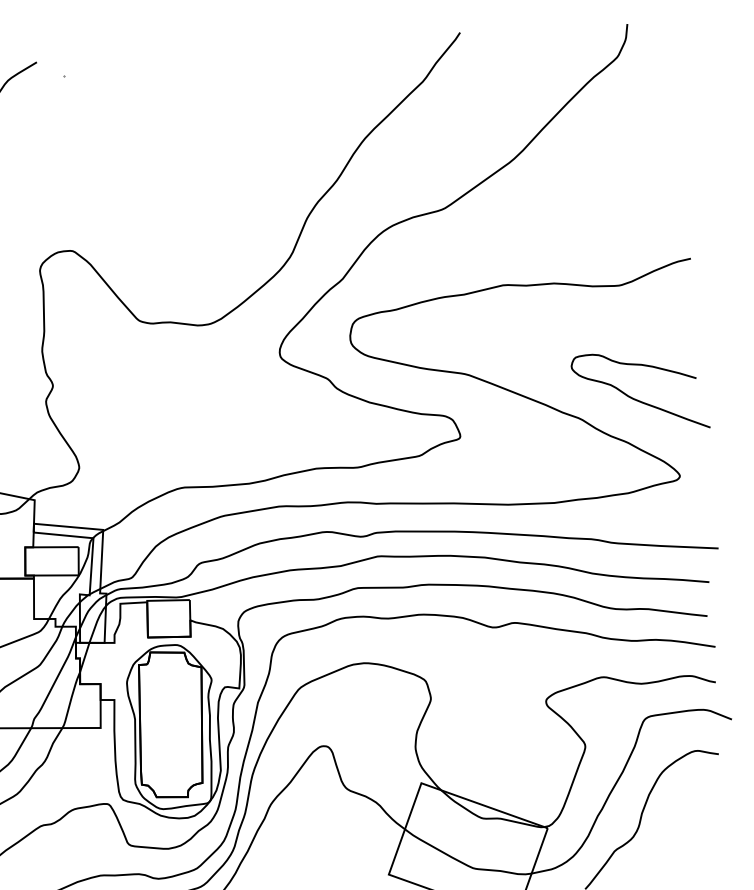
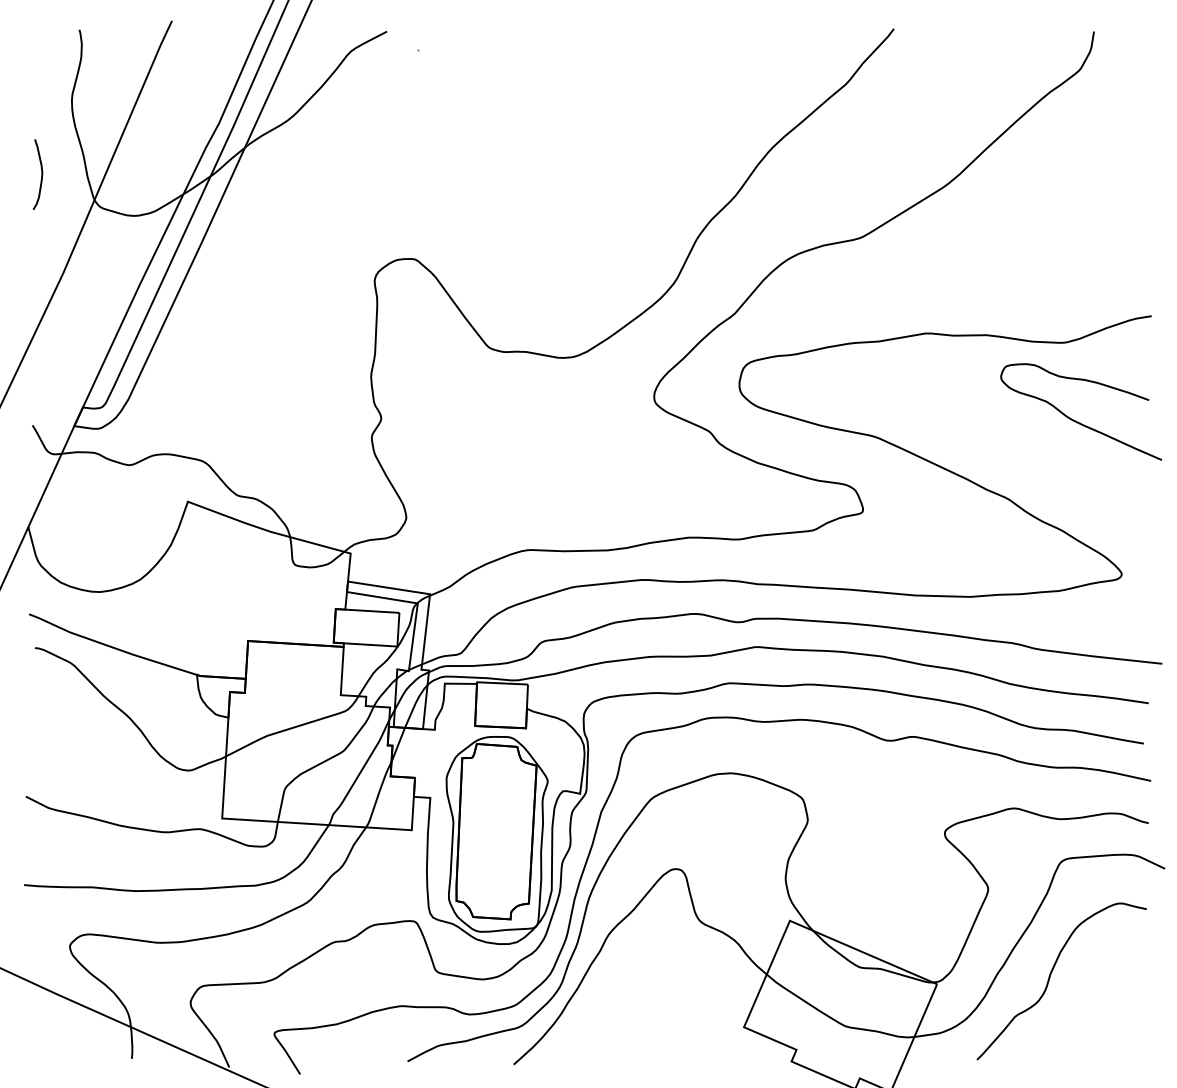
curve: (638, 399) -> (1078, 421), moved

